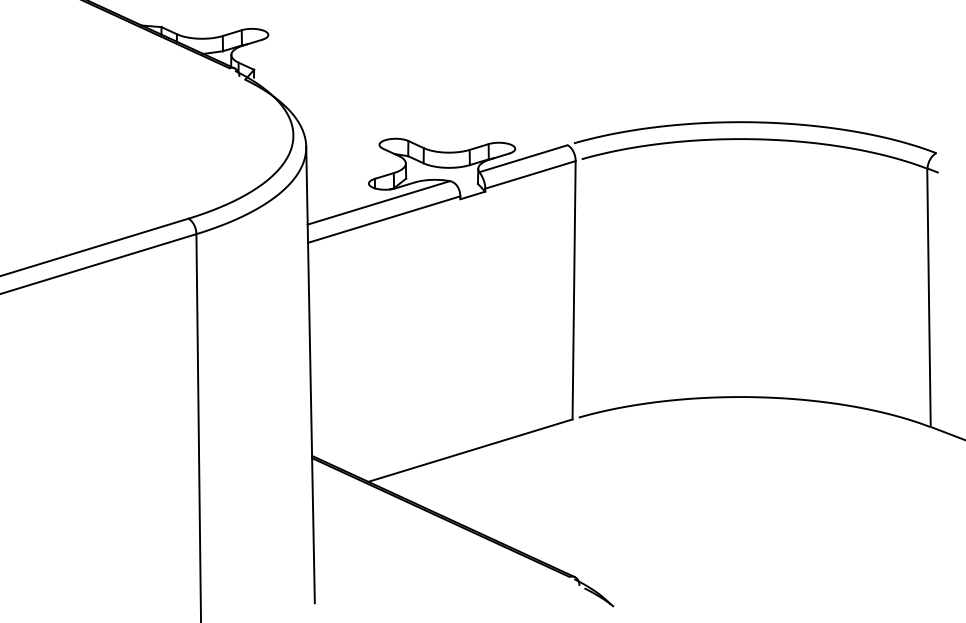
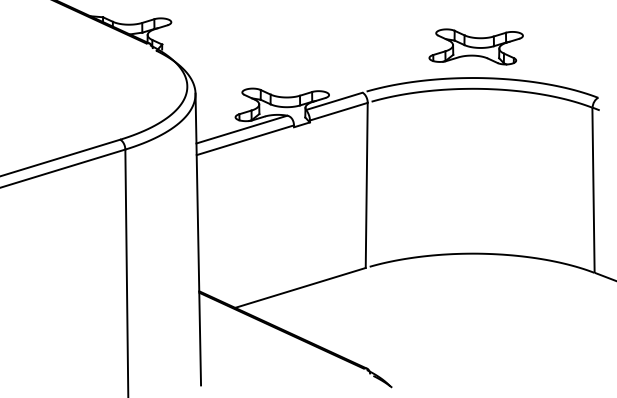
part: (744, 72) -> (475, 46), added

